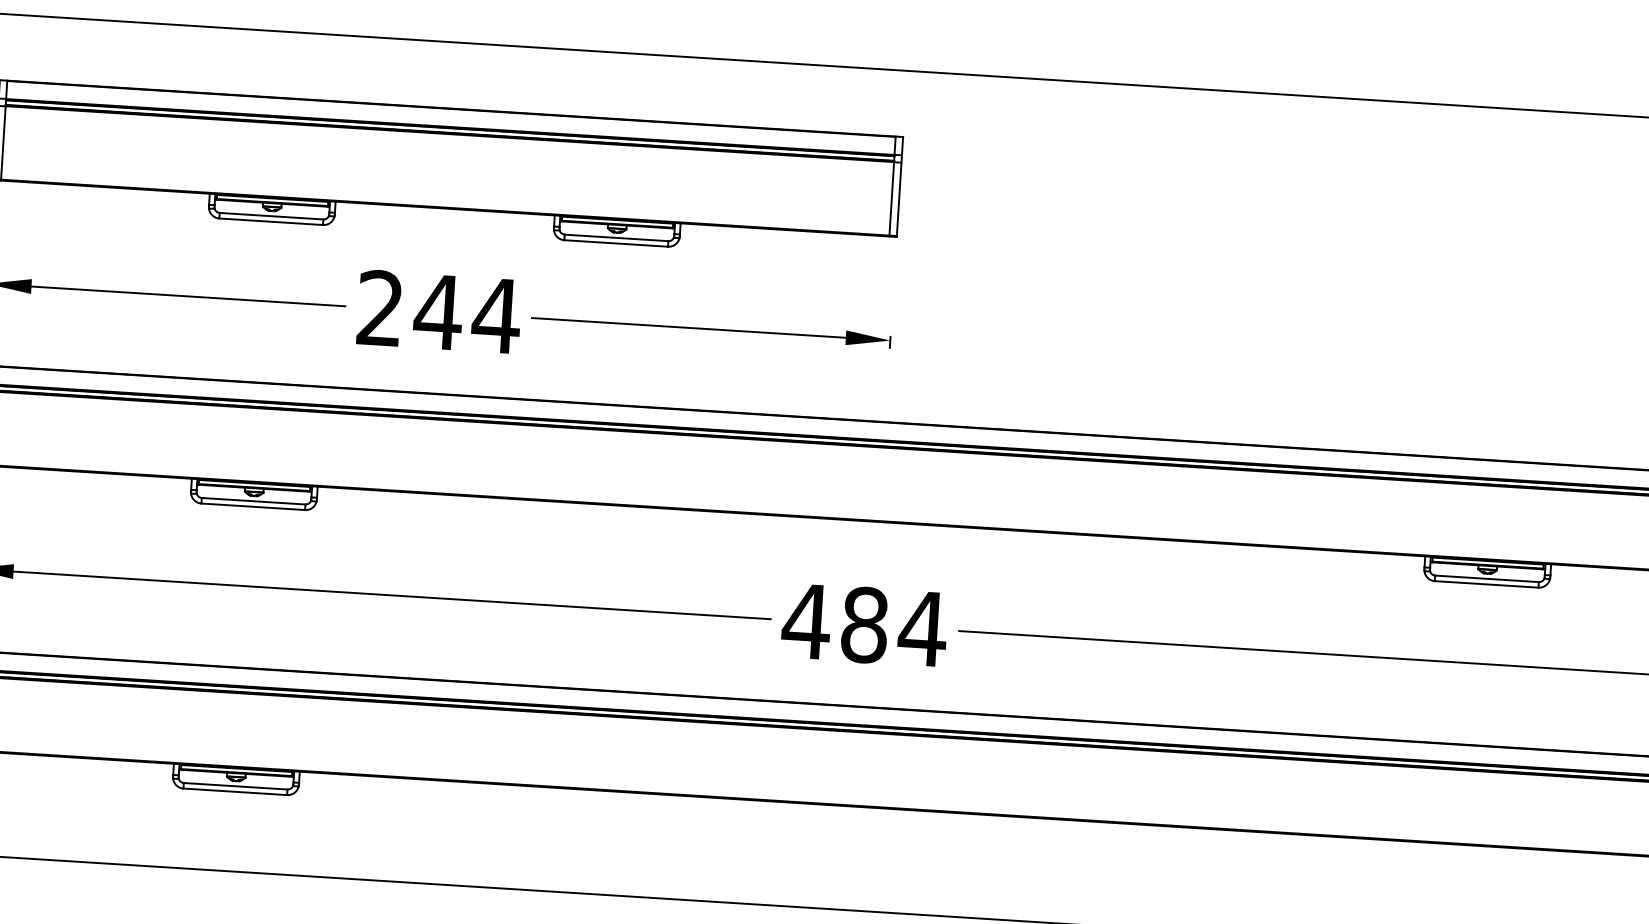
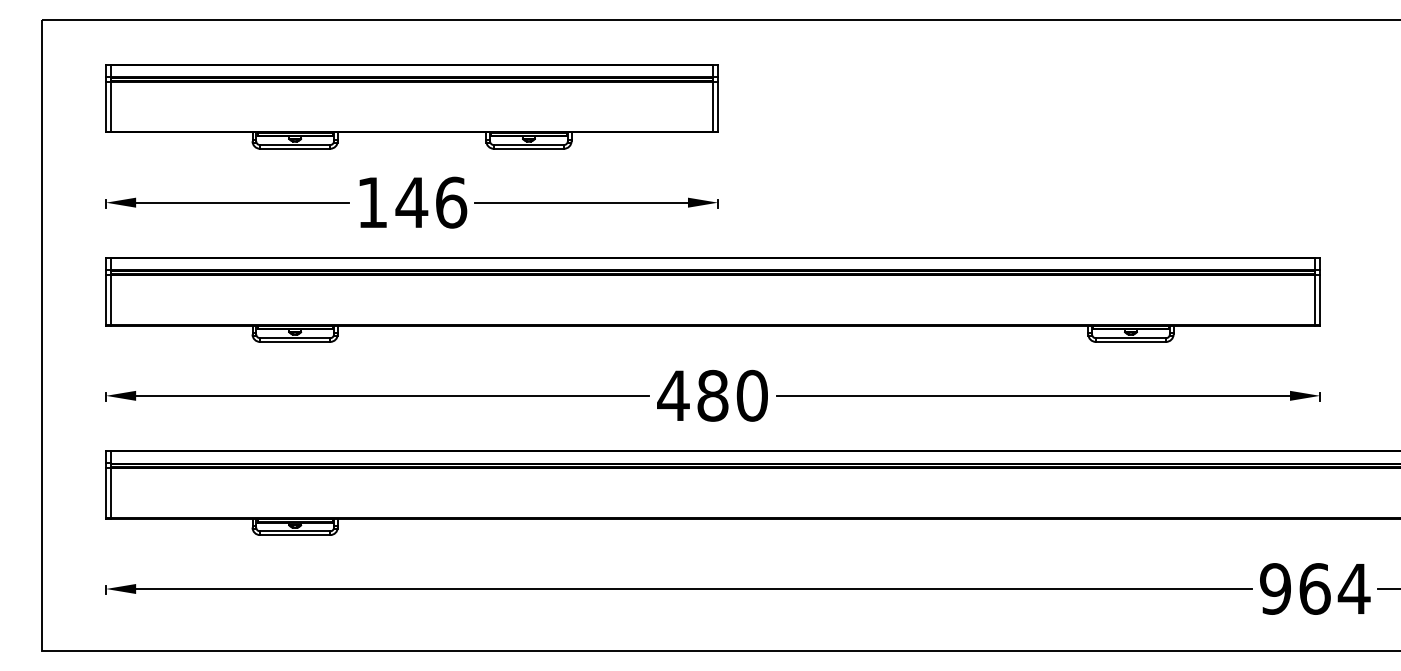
text: (439, 311) -> (412, 202), 244 -> 146
text: (921, 628) -> (751, 395), 484 -> 480

